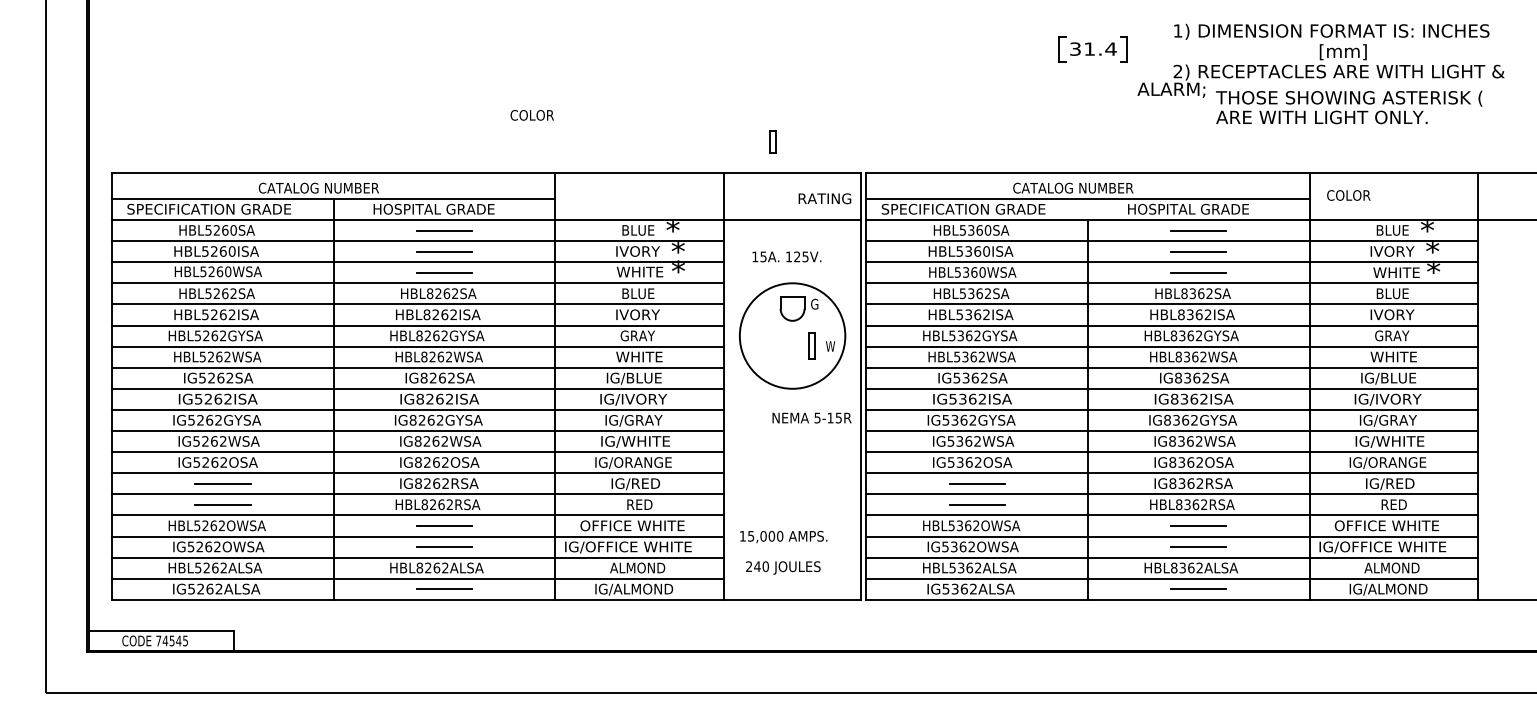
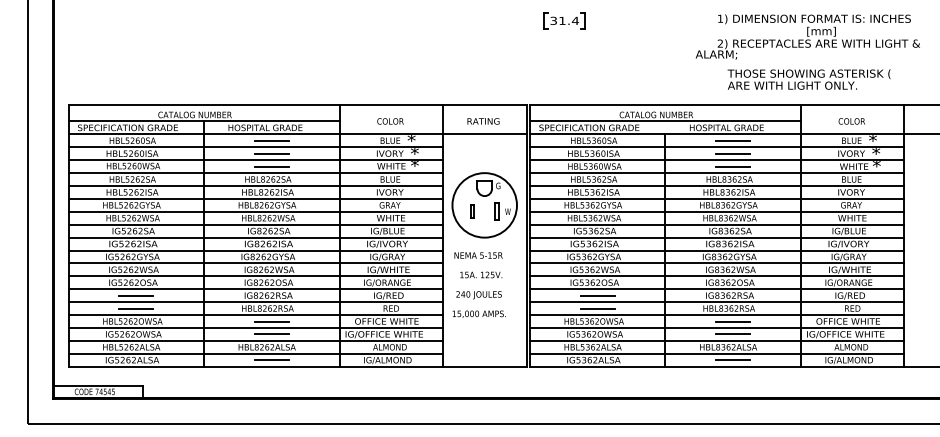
part: (1093, 48) -> (564, 20), moved
text: (1348, 107) -> (808, 79), moved
text: (532, 115) -> (390, 121), moved
part: (772, 141) -> (472, 211), moved
text: (1348, 195) -> (851, 121), moved
text: (824, 198) -> (483, 121), moved
text: (787, 256) -> (481, 274), moved
text: (811, 417) -> (478, 255), moved
text: (782, 535) -> (478, 313), moved
text: (782, 568) -> (478, 295), moved

